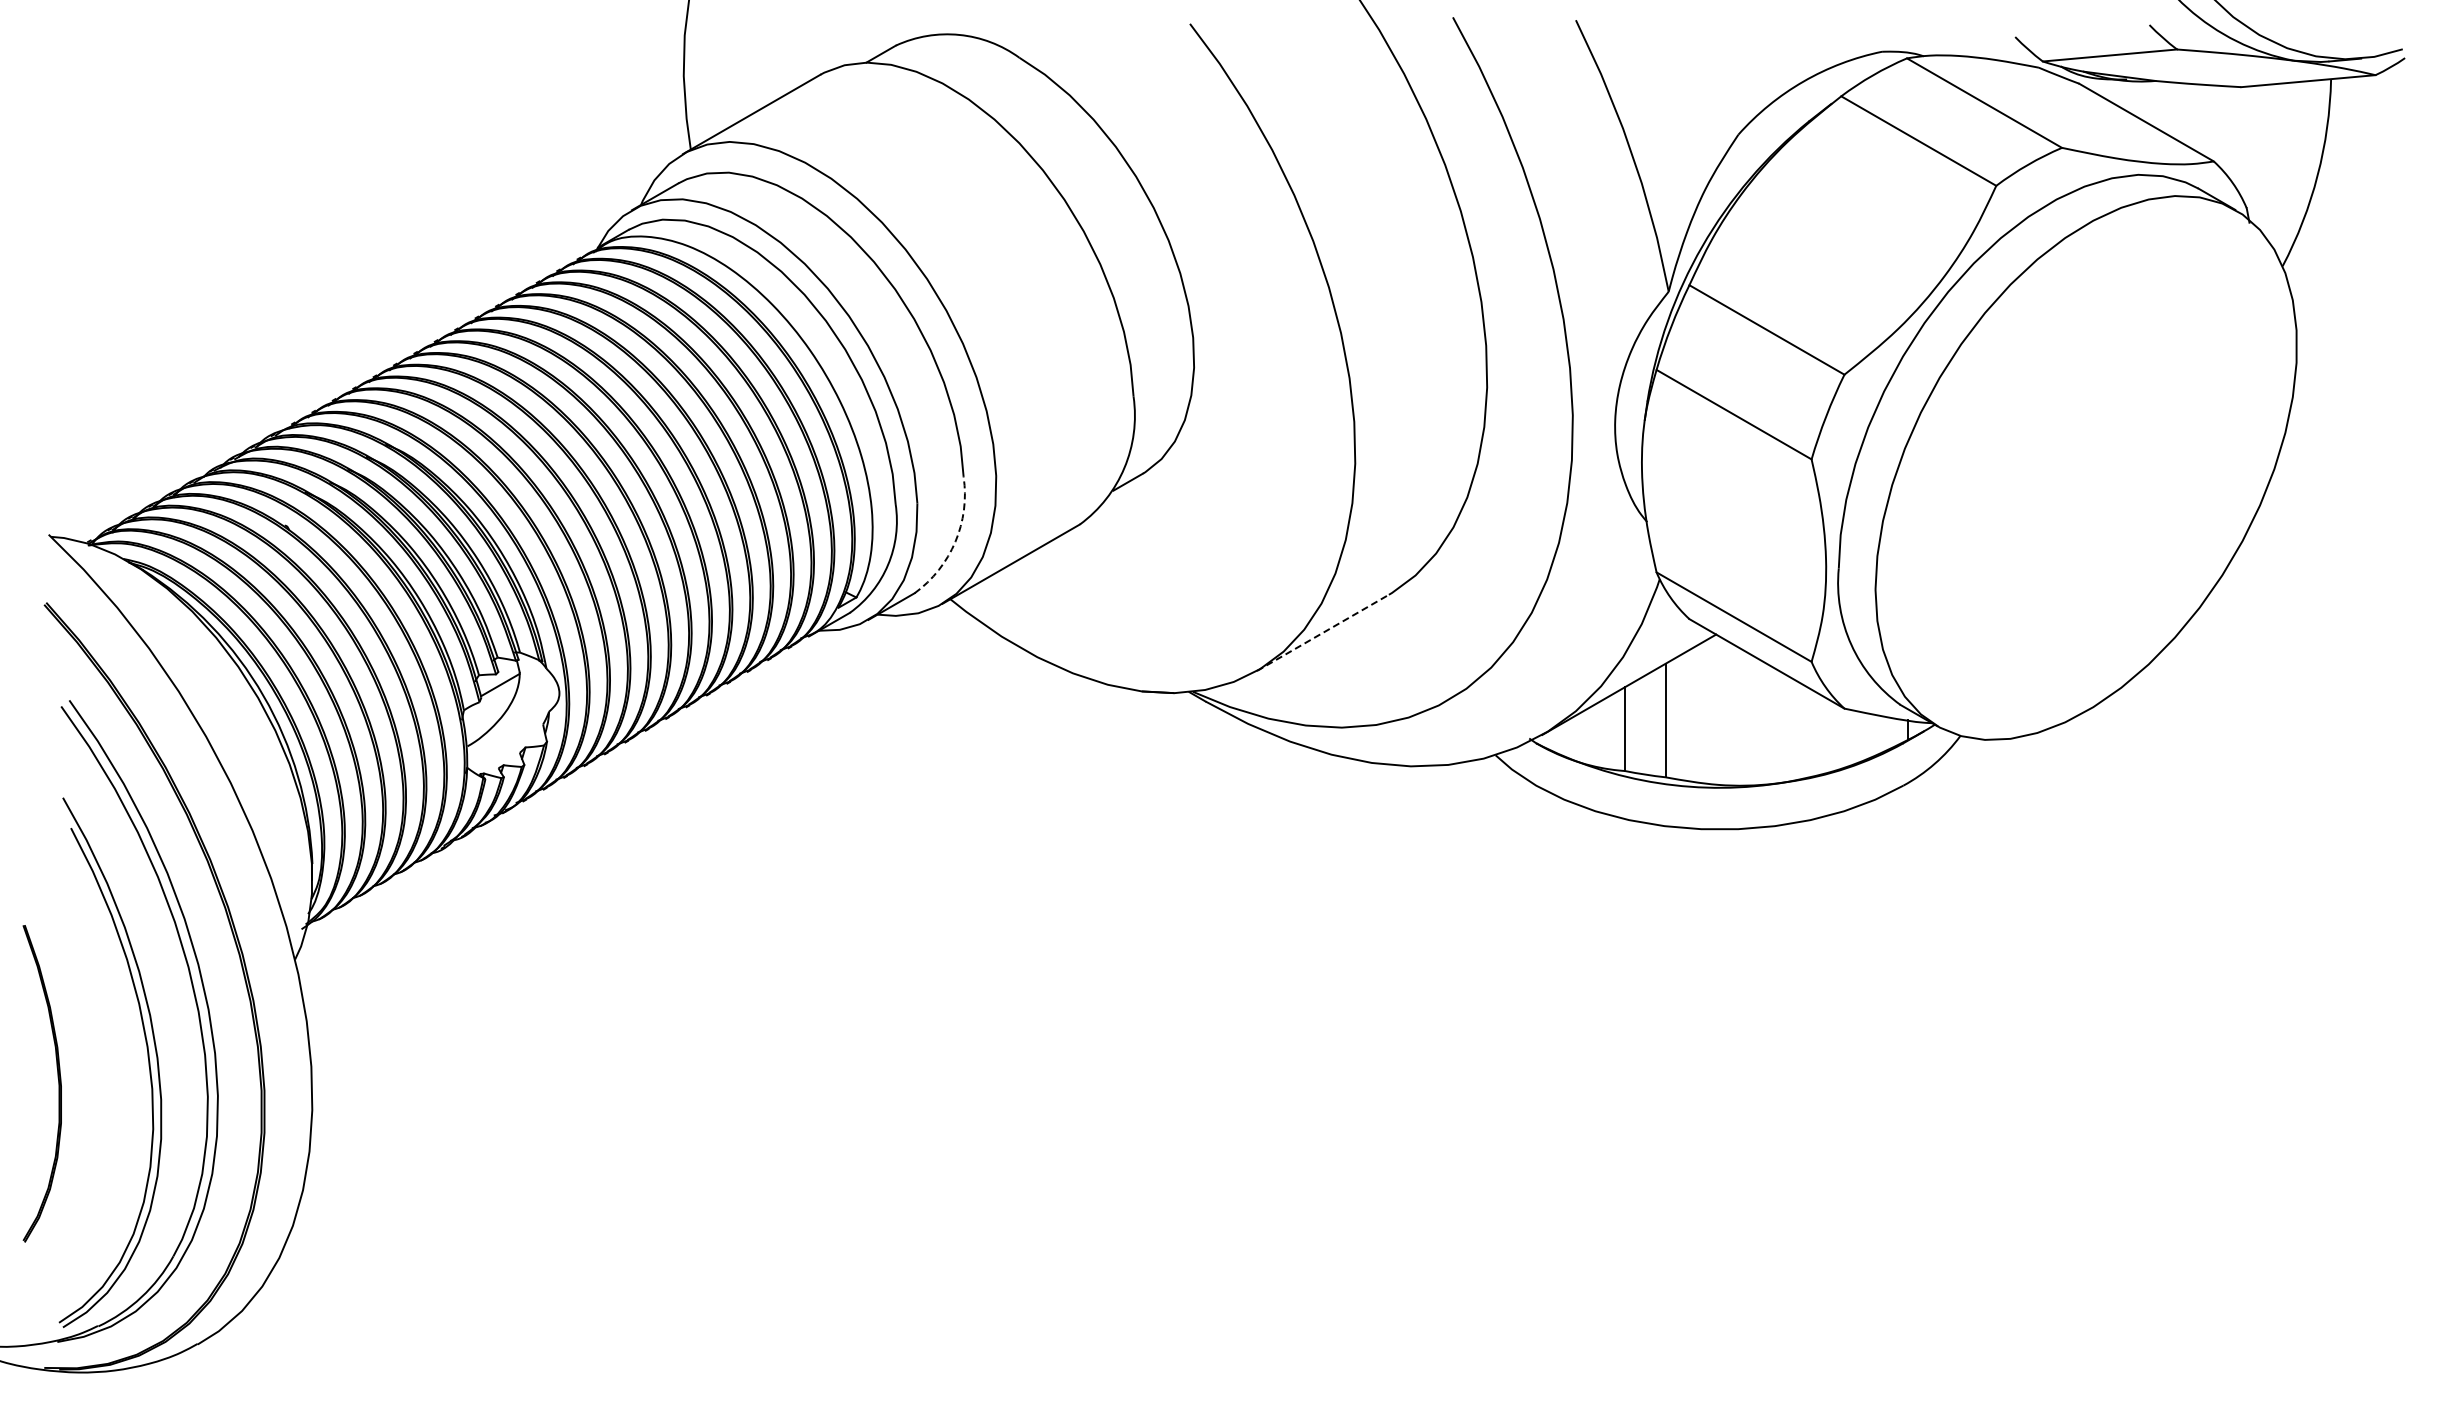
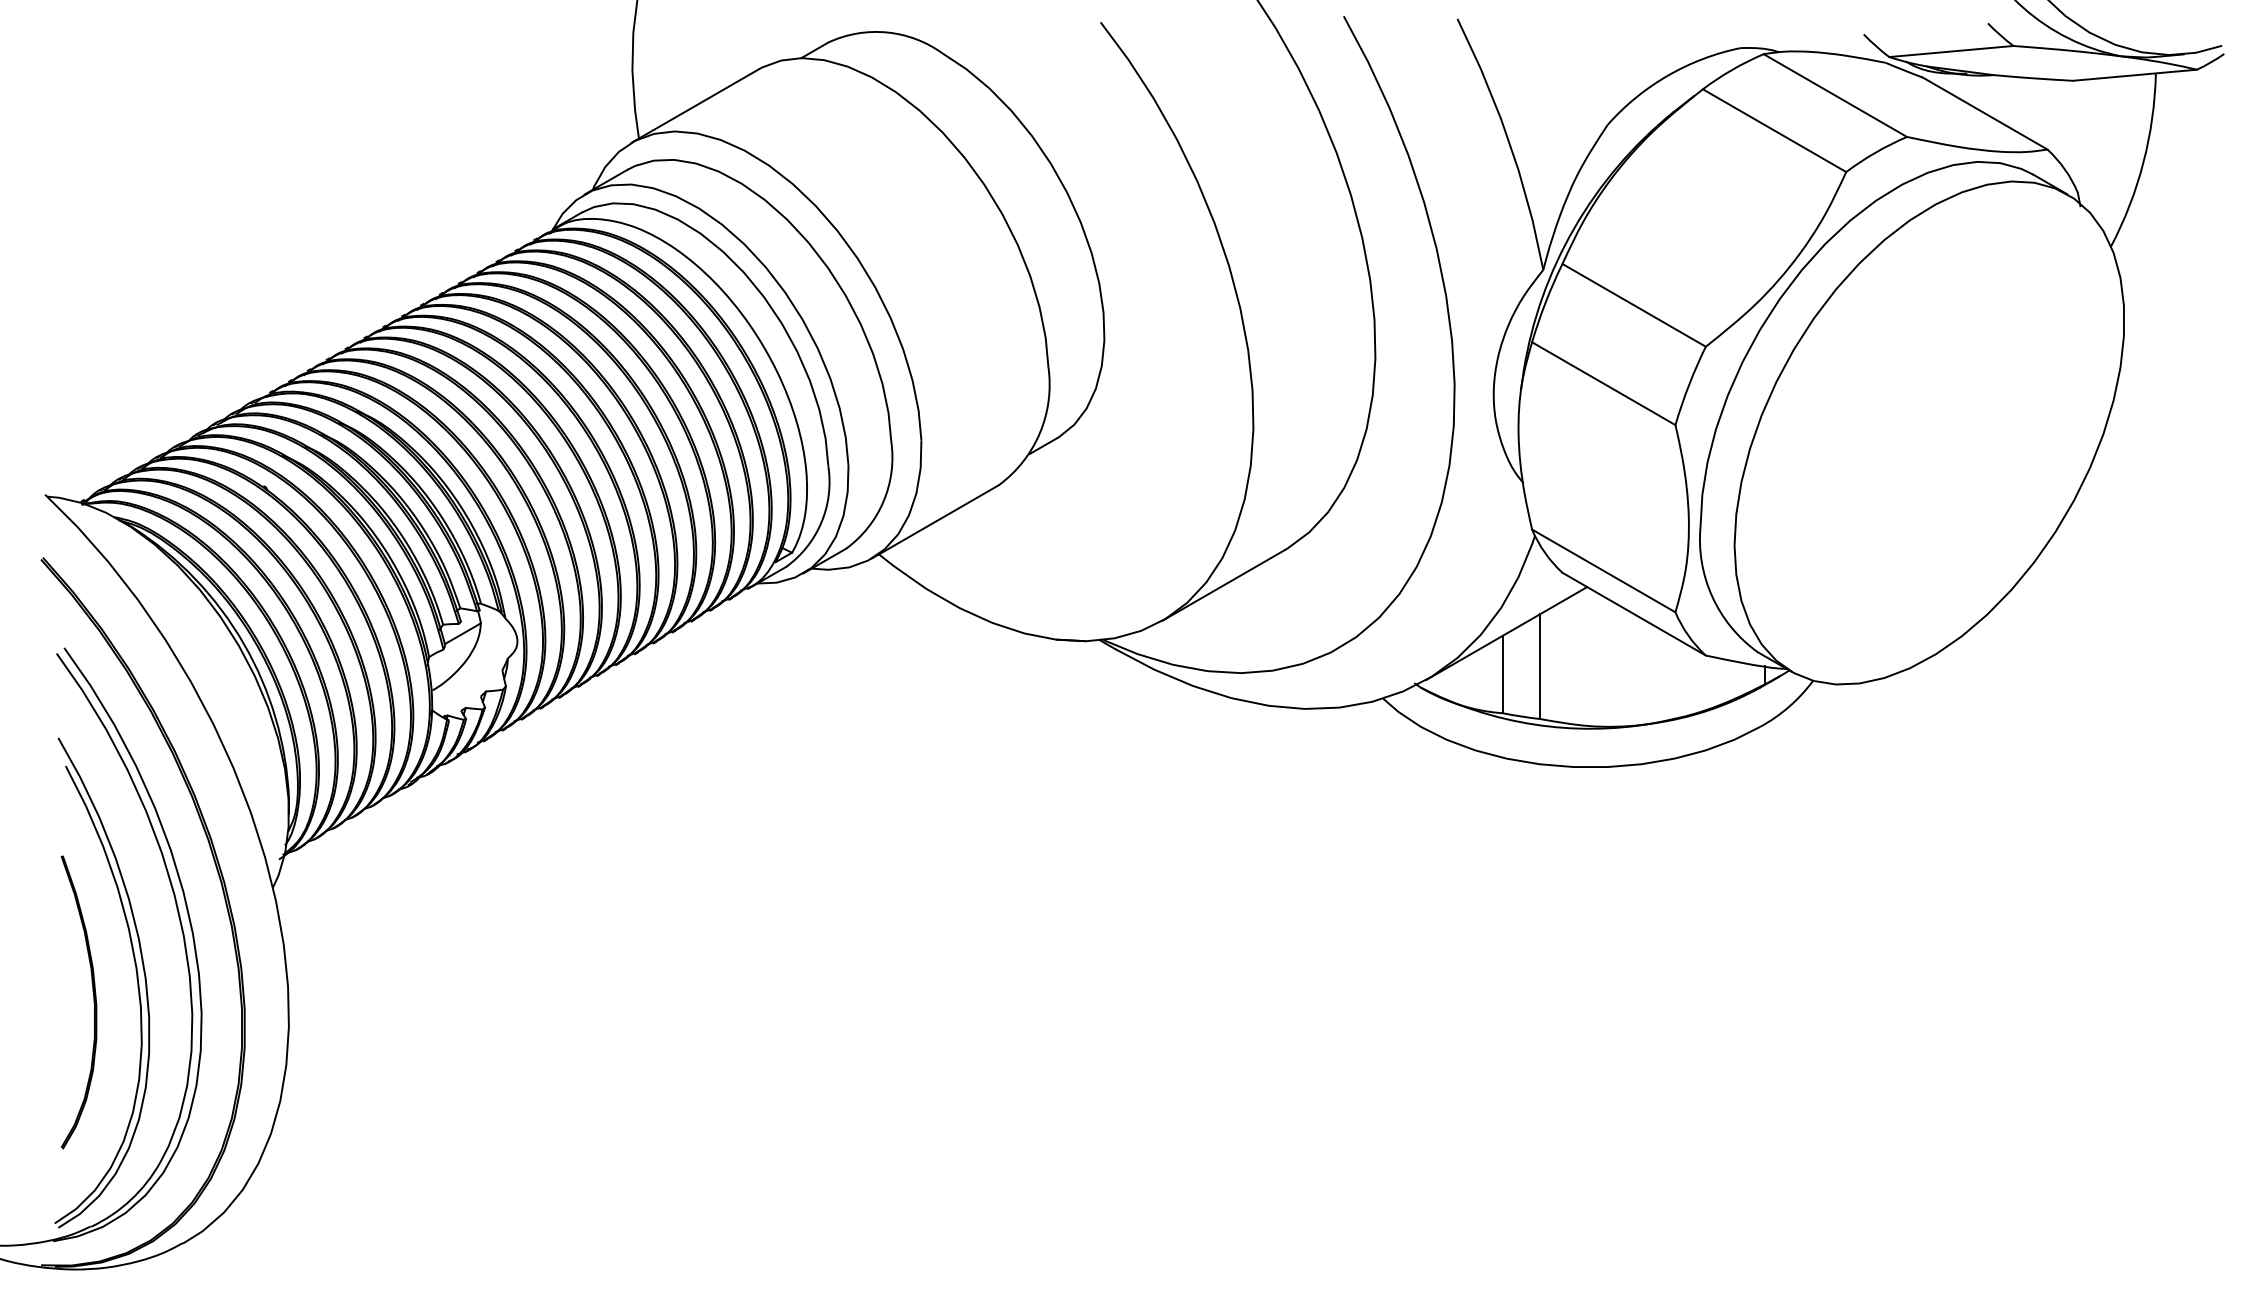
arc: (955, 541) -> (883, 500), dashed -> solid
line: (1323, 632) -> (1224, 585), dashed -> solid
part: (57, 1078) -> (93, 997), moved

